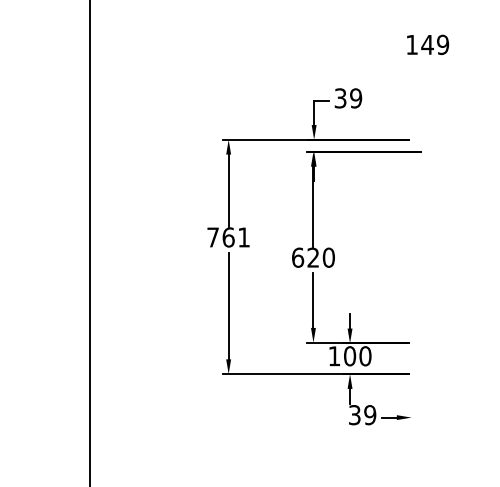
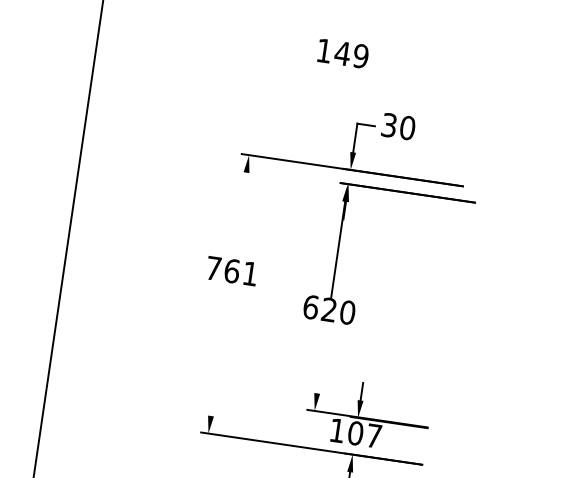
text: (428, 44) -> (343, 53), moved
text: (356, 98) -> (408, 128), 39 -> 30
line: (228, 190) -> (240, 215), removed
line: (313, 300) -> (322, 360), removed
line: (228, 305) -> (220, 351), removed
text: (365, 356) -> (374, 436), 100 -> 107

